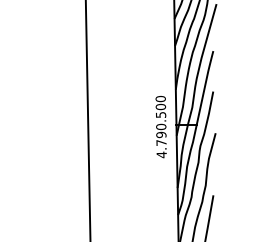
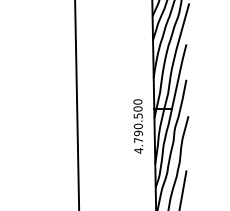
text: (160, 127) -> (137, 126), moved

